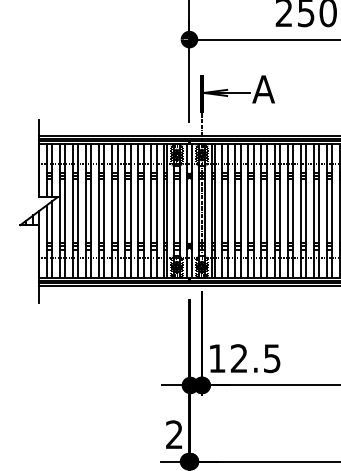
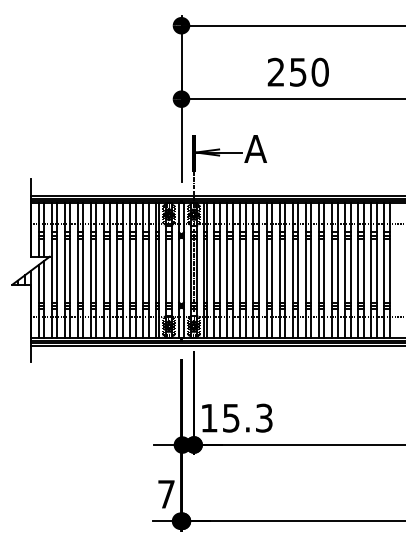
text: (255, 357) -> (247, 417), 12.5 -> 15.3
text: (174, 433) -> (166, 493), 2 -> 7

